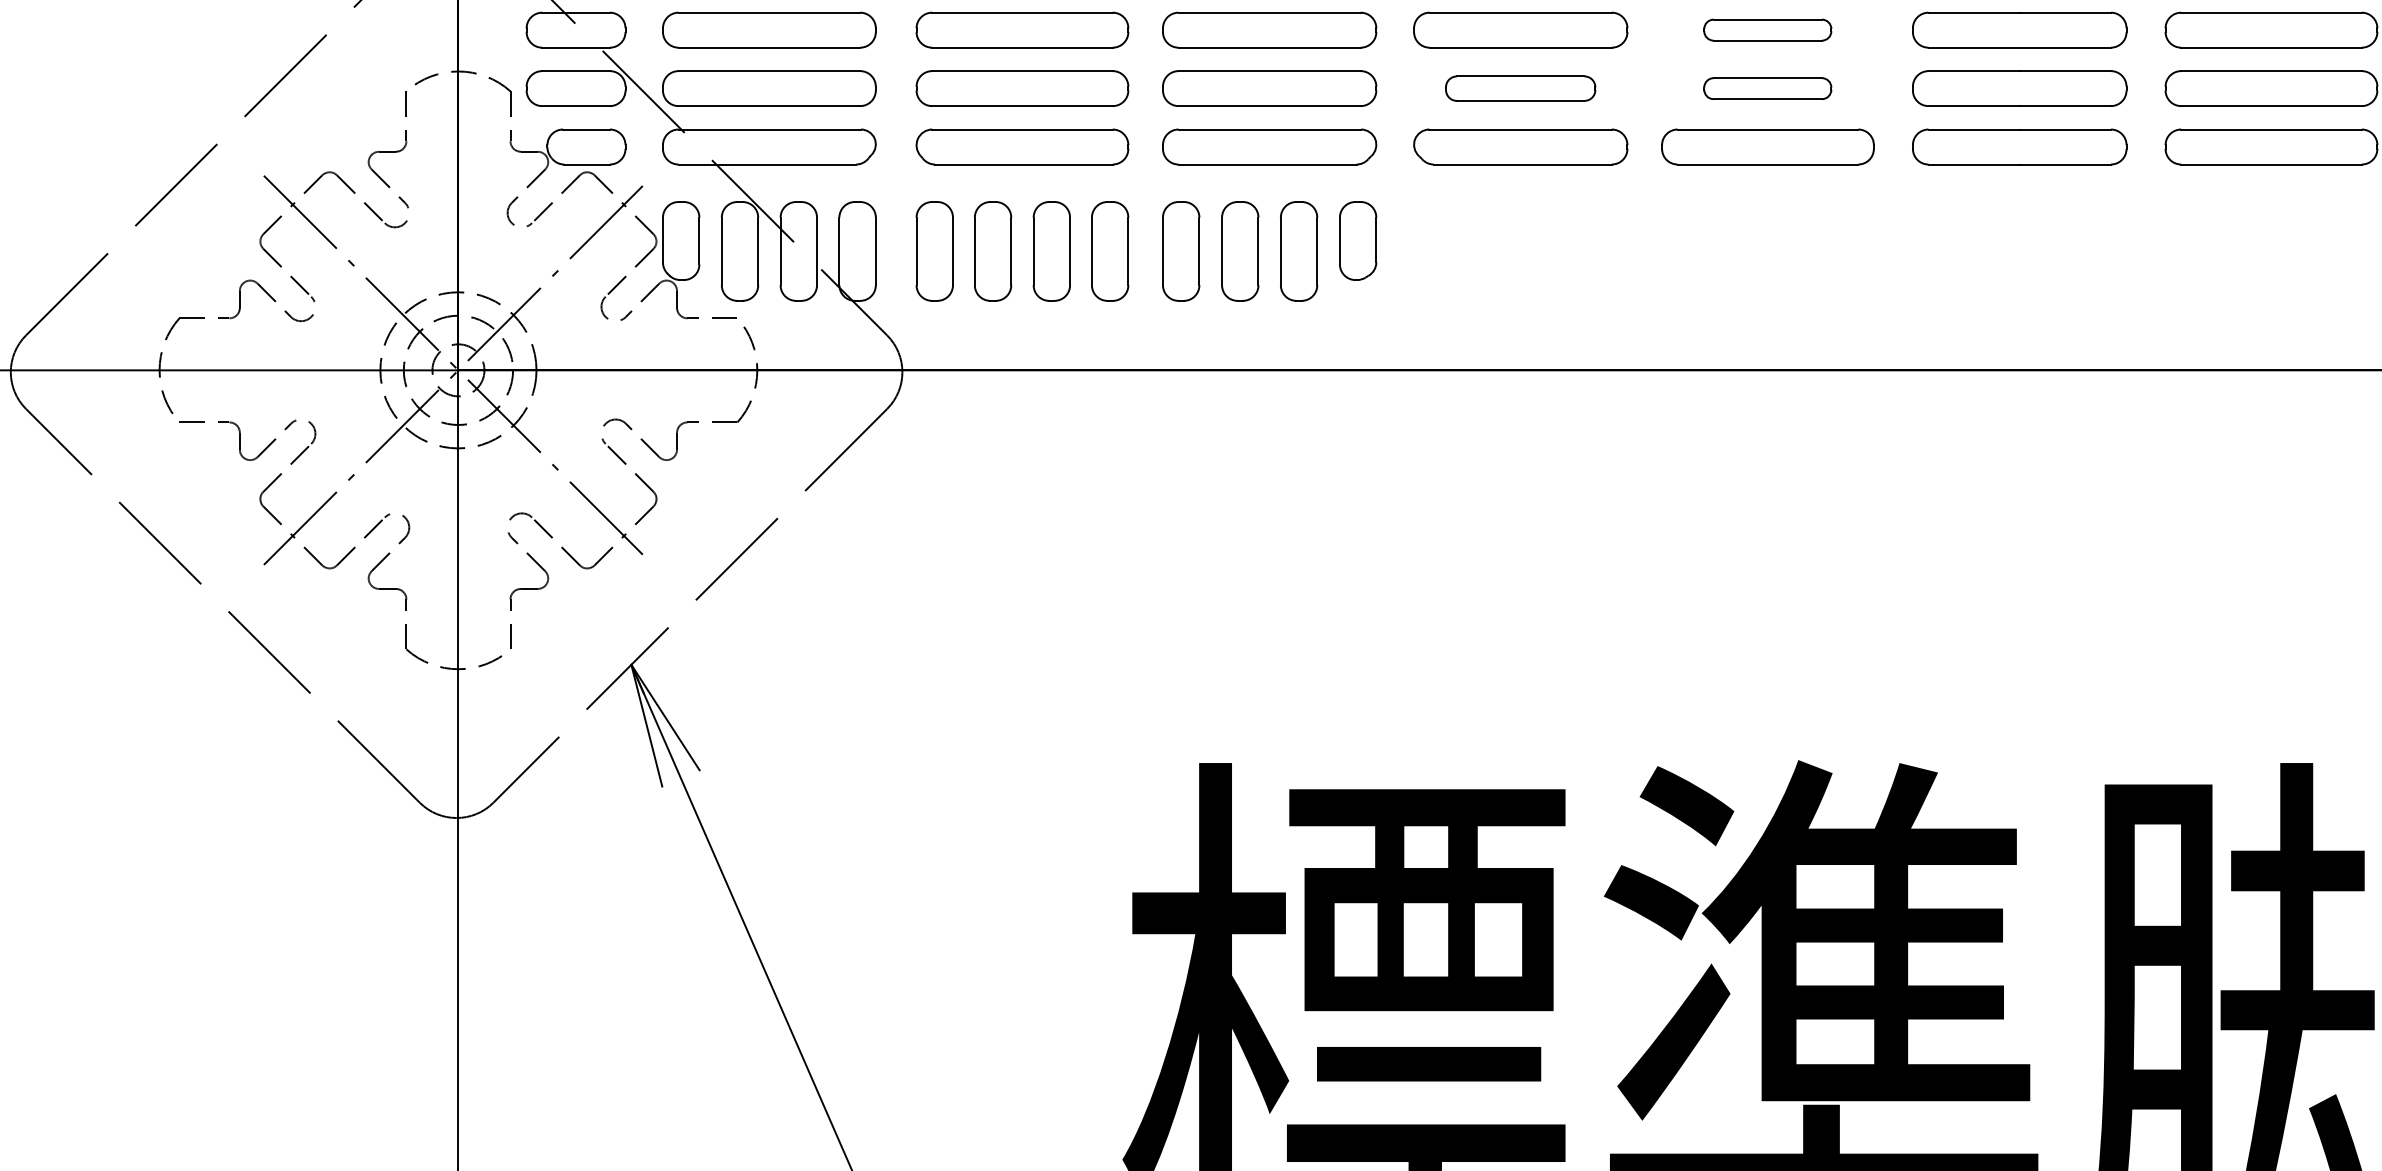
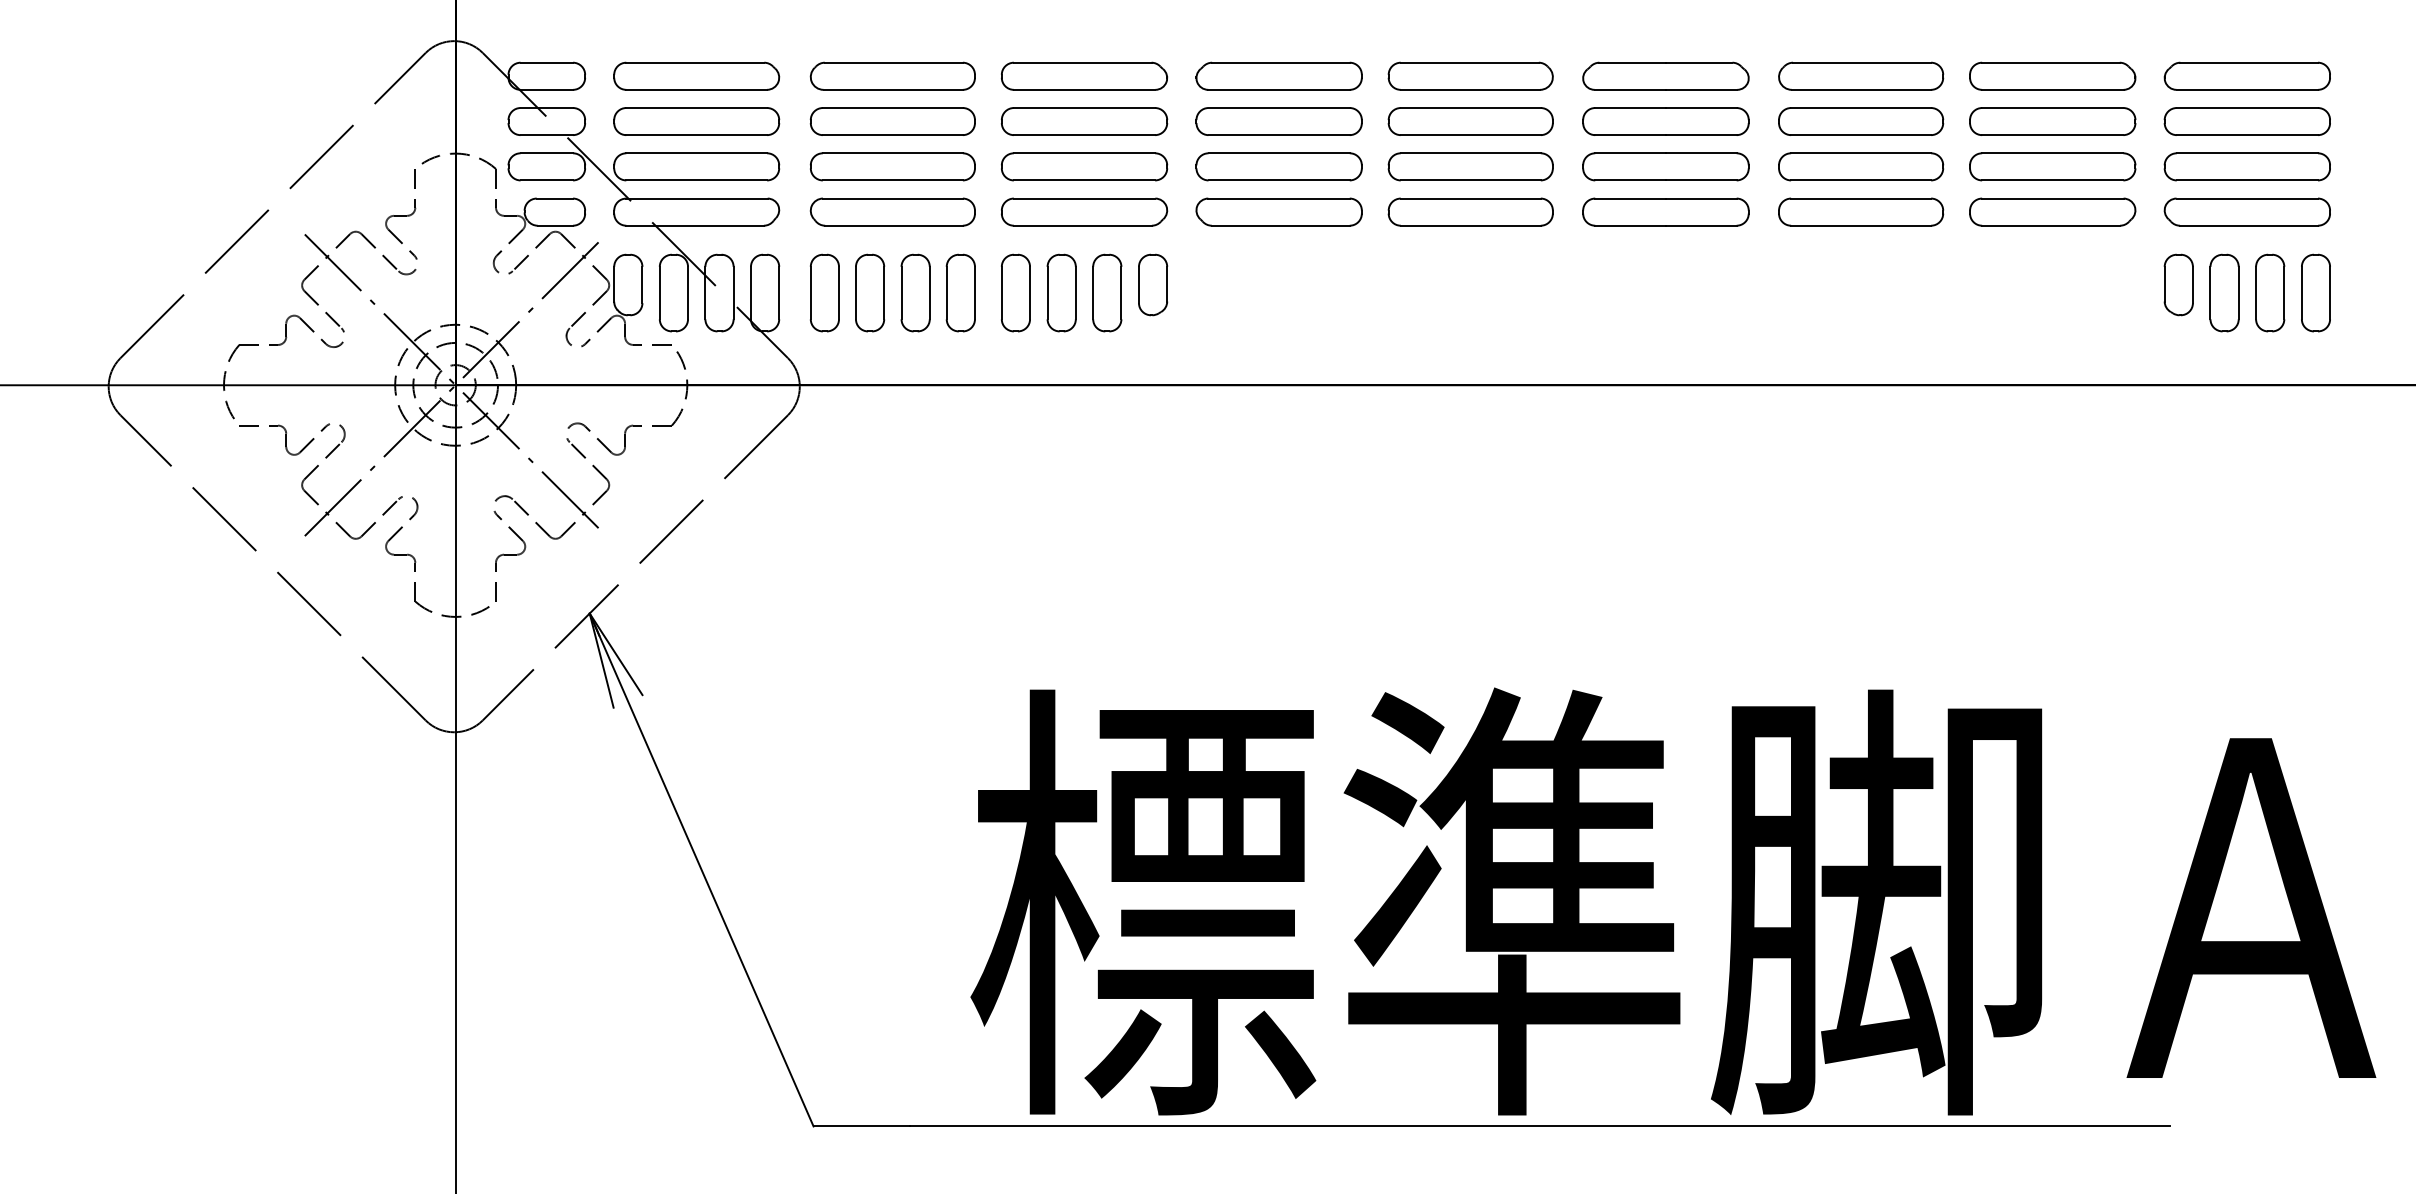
part: (1767, 30) -> (1470, 121), size x1.67
part: (1519, 88) -> (1278, 166), size x1.43
part: (1767, 88) -> (1470, 166), size x1.67

